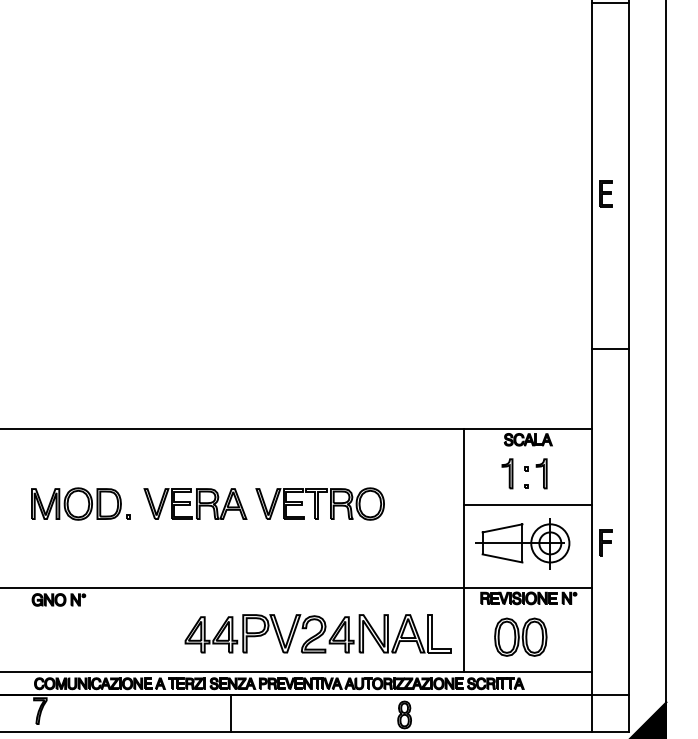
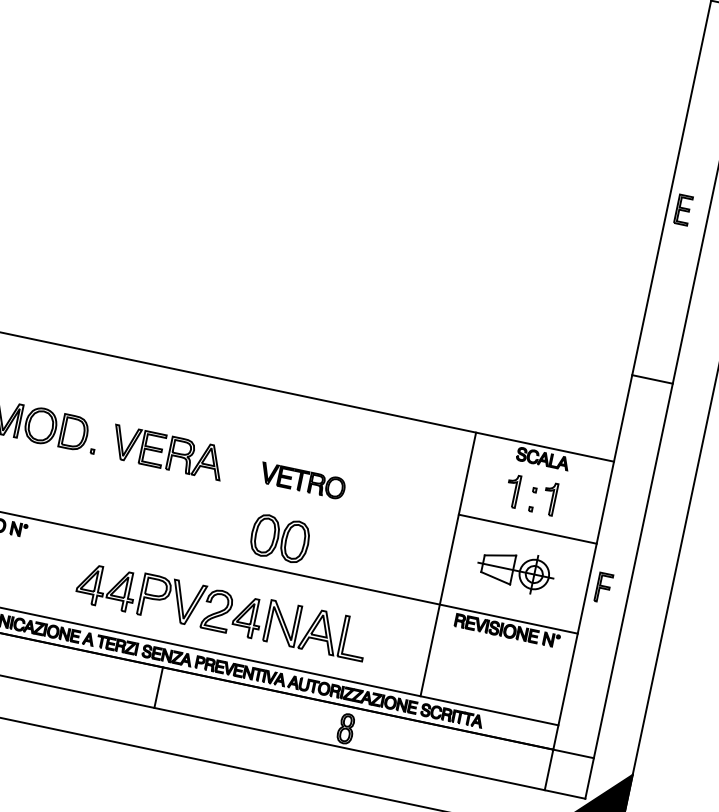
part: (319, 503) -> (302, 480), size x0.6
part: (522, 543) -> (513, 569), size x0.7
part: (317, 633) -> (221, 610), moved
part: (520, 636) -> (279, 537), moved

